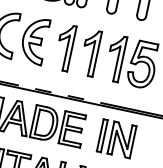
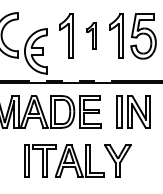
part: (33, 40) -> (35, 51), moved
part: (90, 52) -> (91, 35), size x0.6

